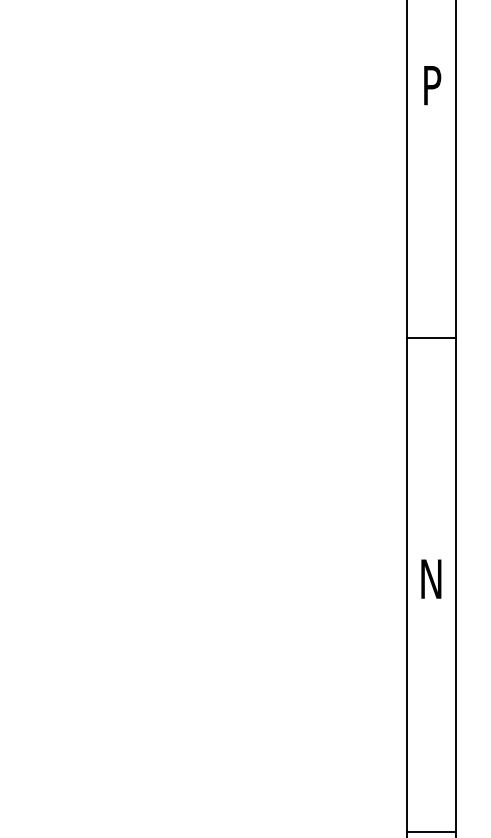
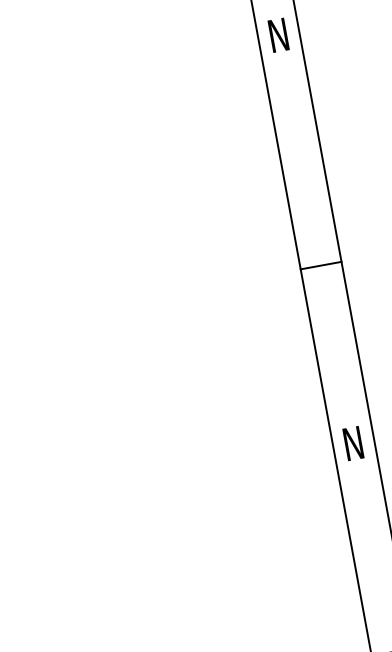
text: (431, 85) -> (278, 35), P -> N
line: (431, 338) -> (320, 266), moved

